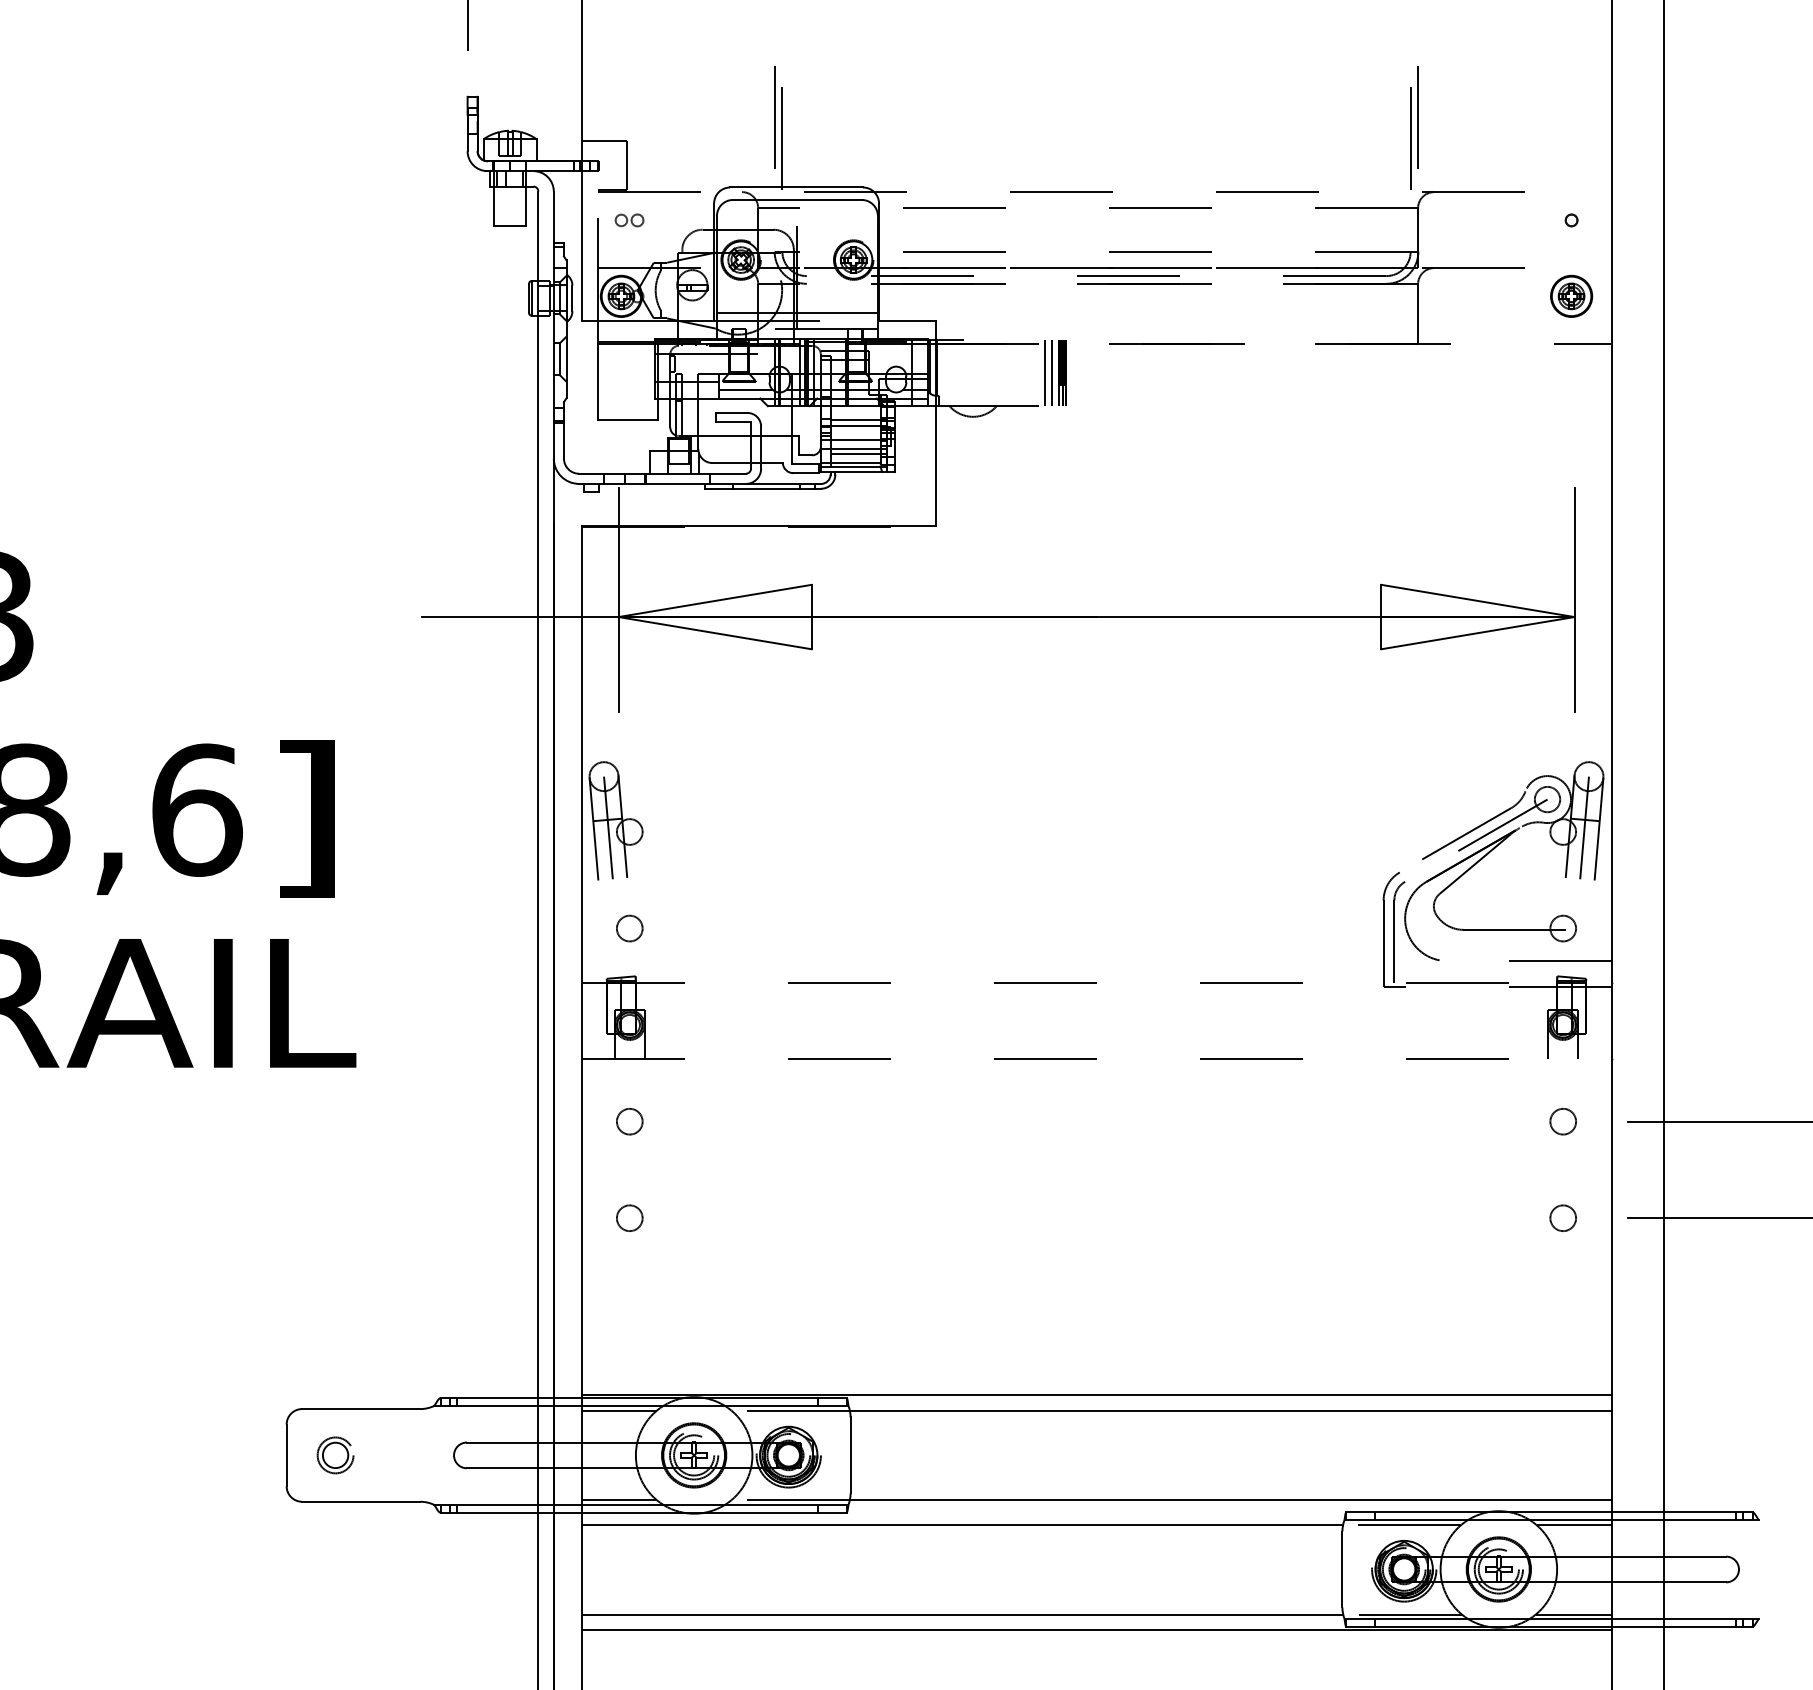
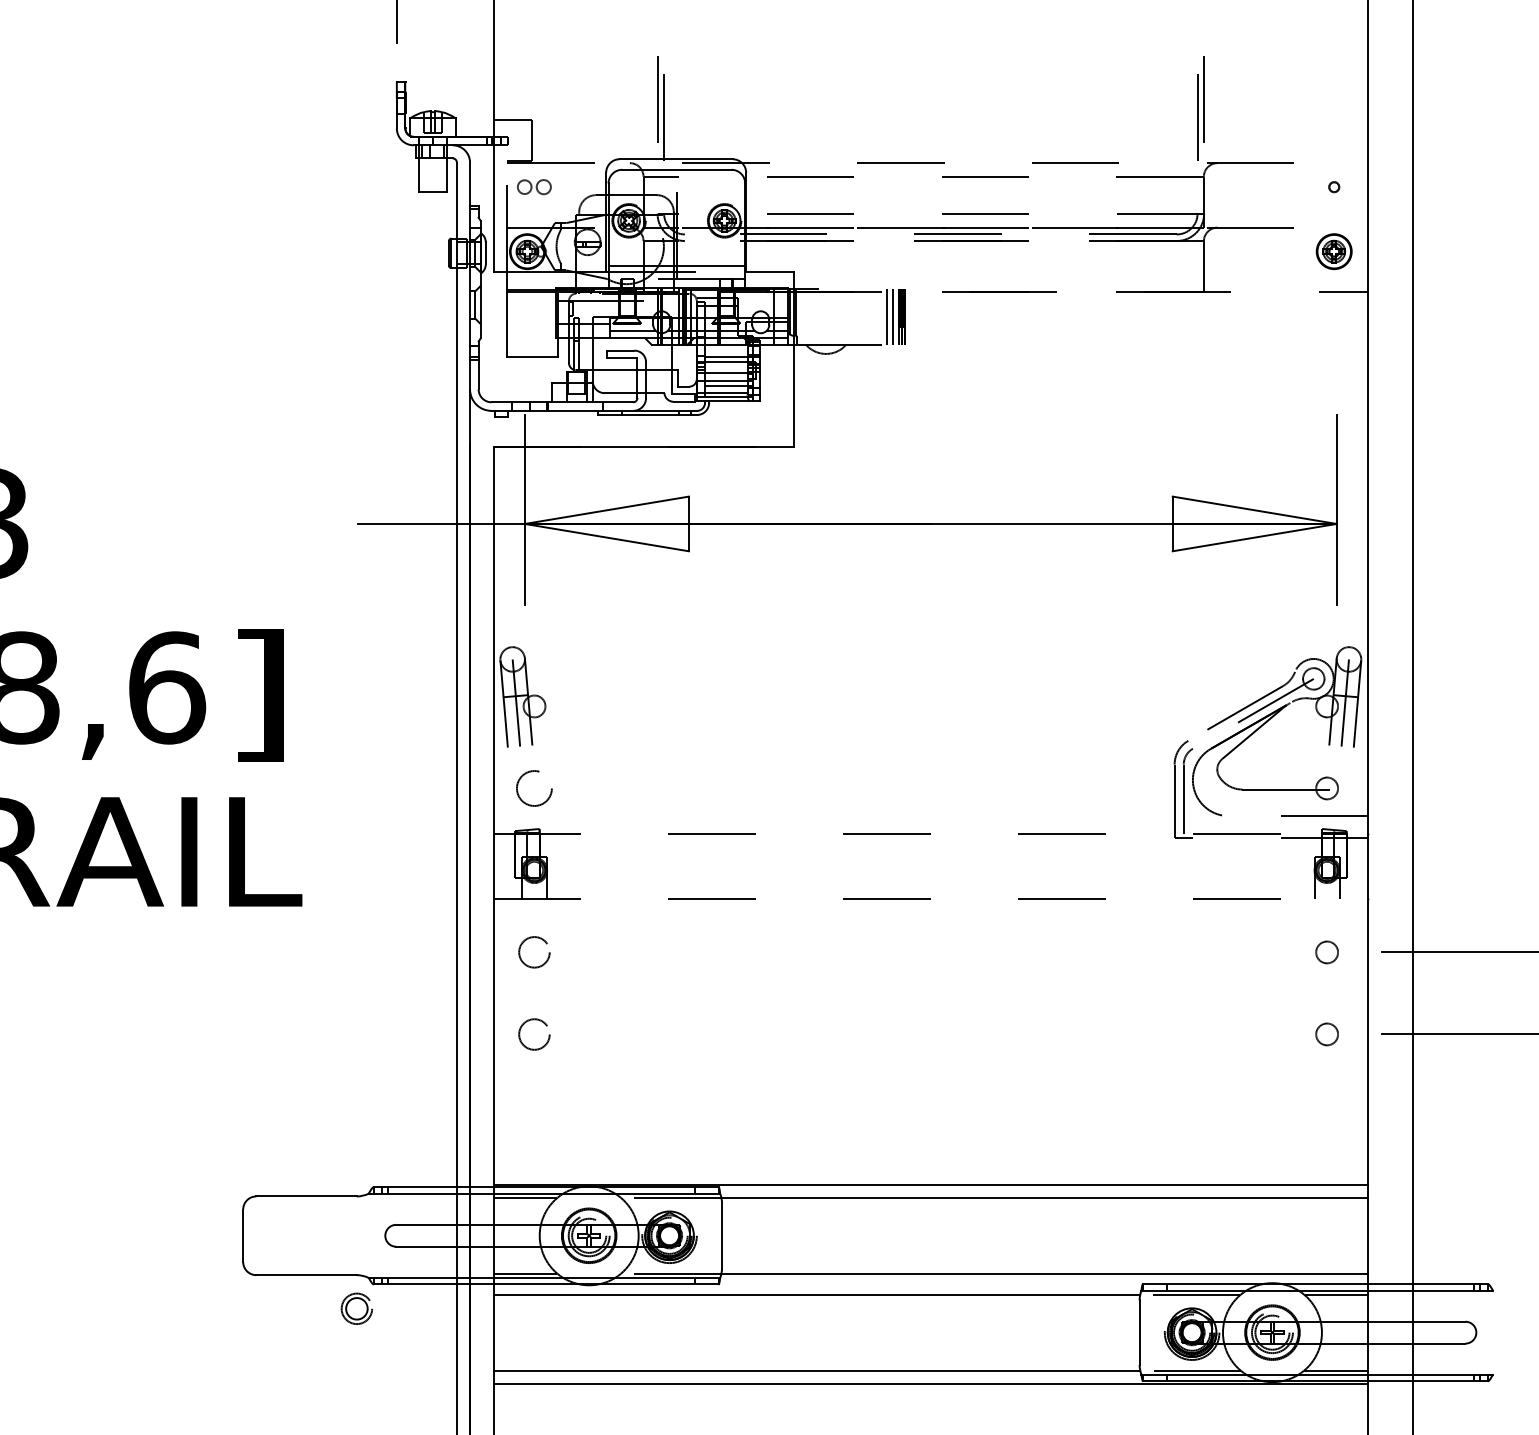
part: (629, 220) -> (534, 187), size x1.4
circle: (629, 928) -> (534, 788), size x1.6
circle: (629, 1121) -> (534, 952), size x1.4
circle: (629, 1217) -> (534, 1033), size x1.4
part: (335, 1455) -> (356, 1308), moved

